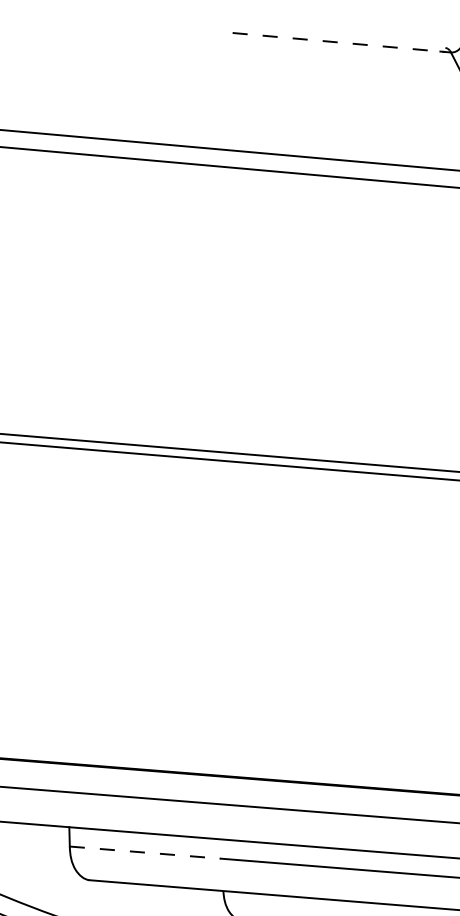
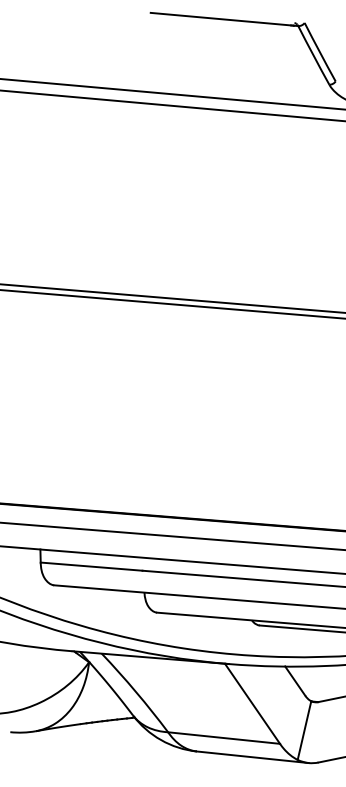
line: (337, 42) -> (221, 19), dashed -> solid
line: (146, 852) -> (92, 566), dashed -> solid

